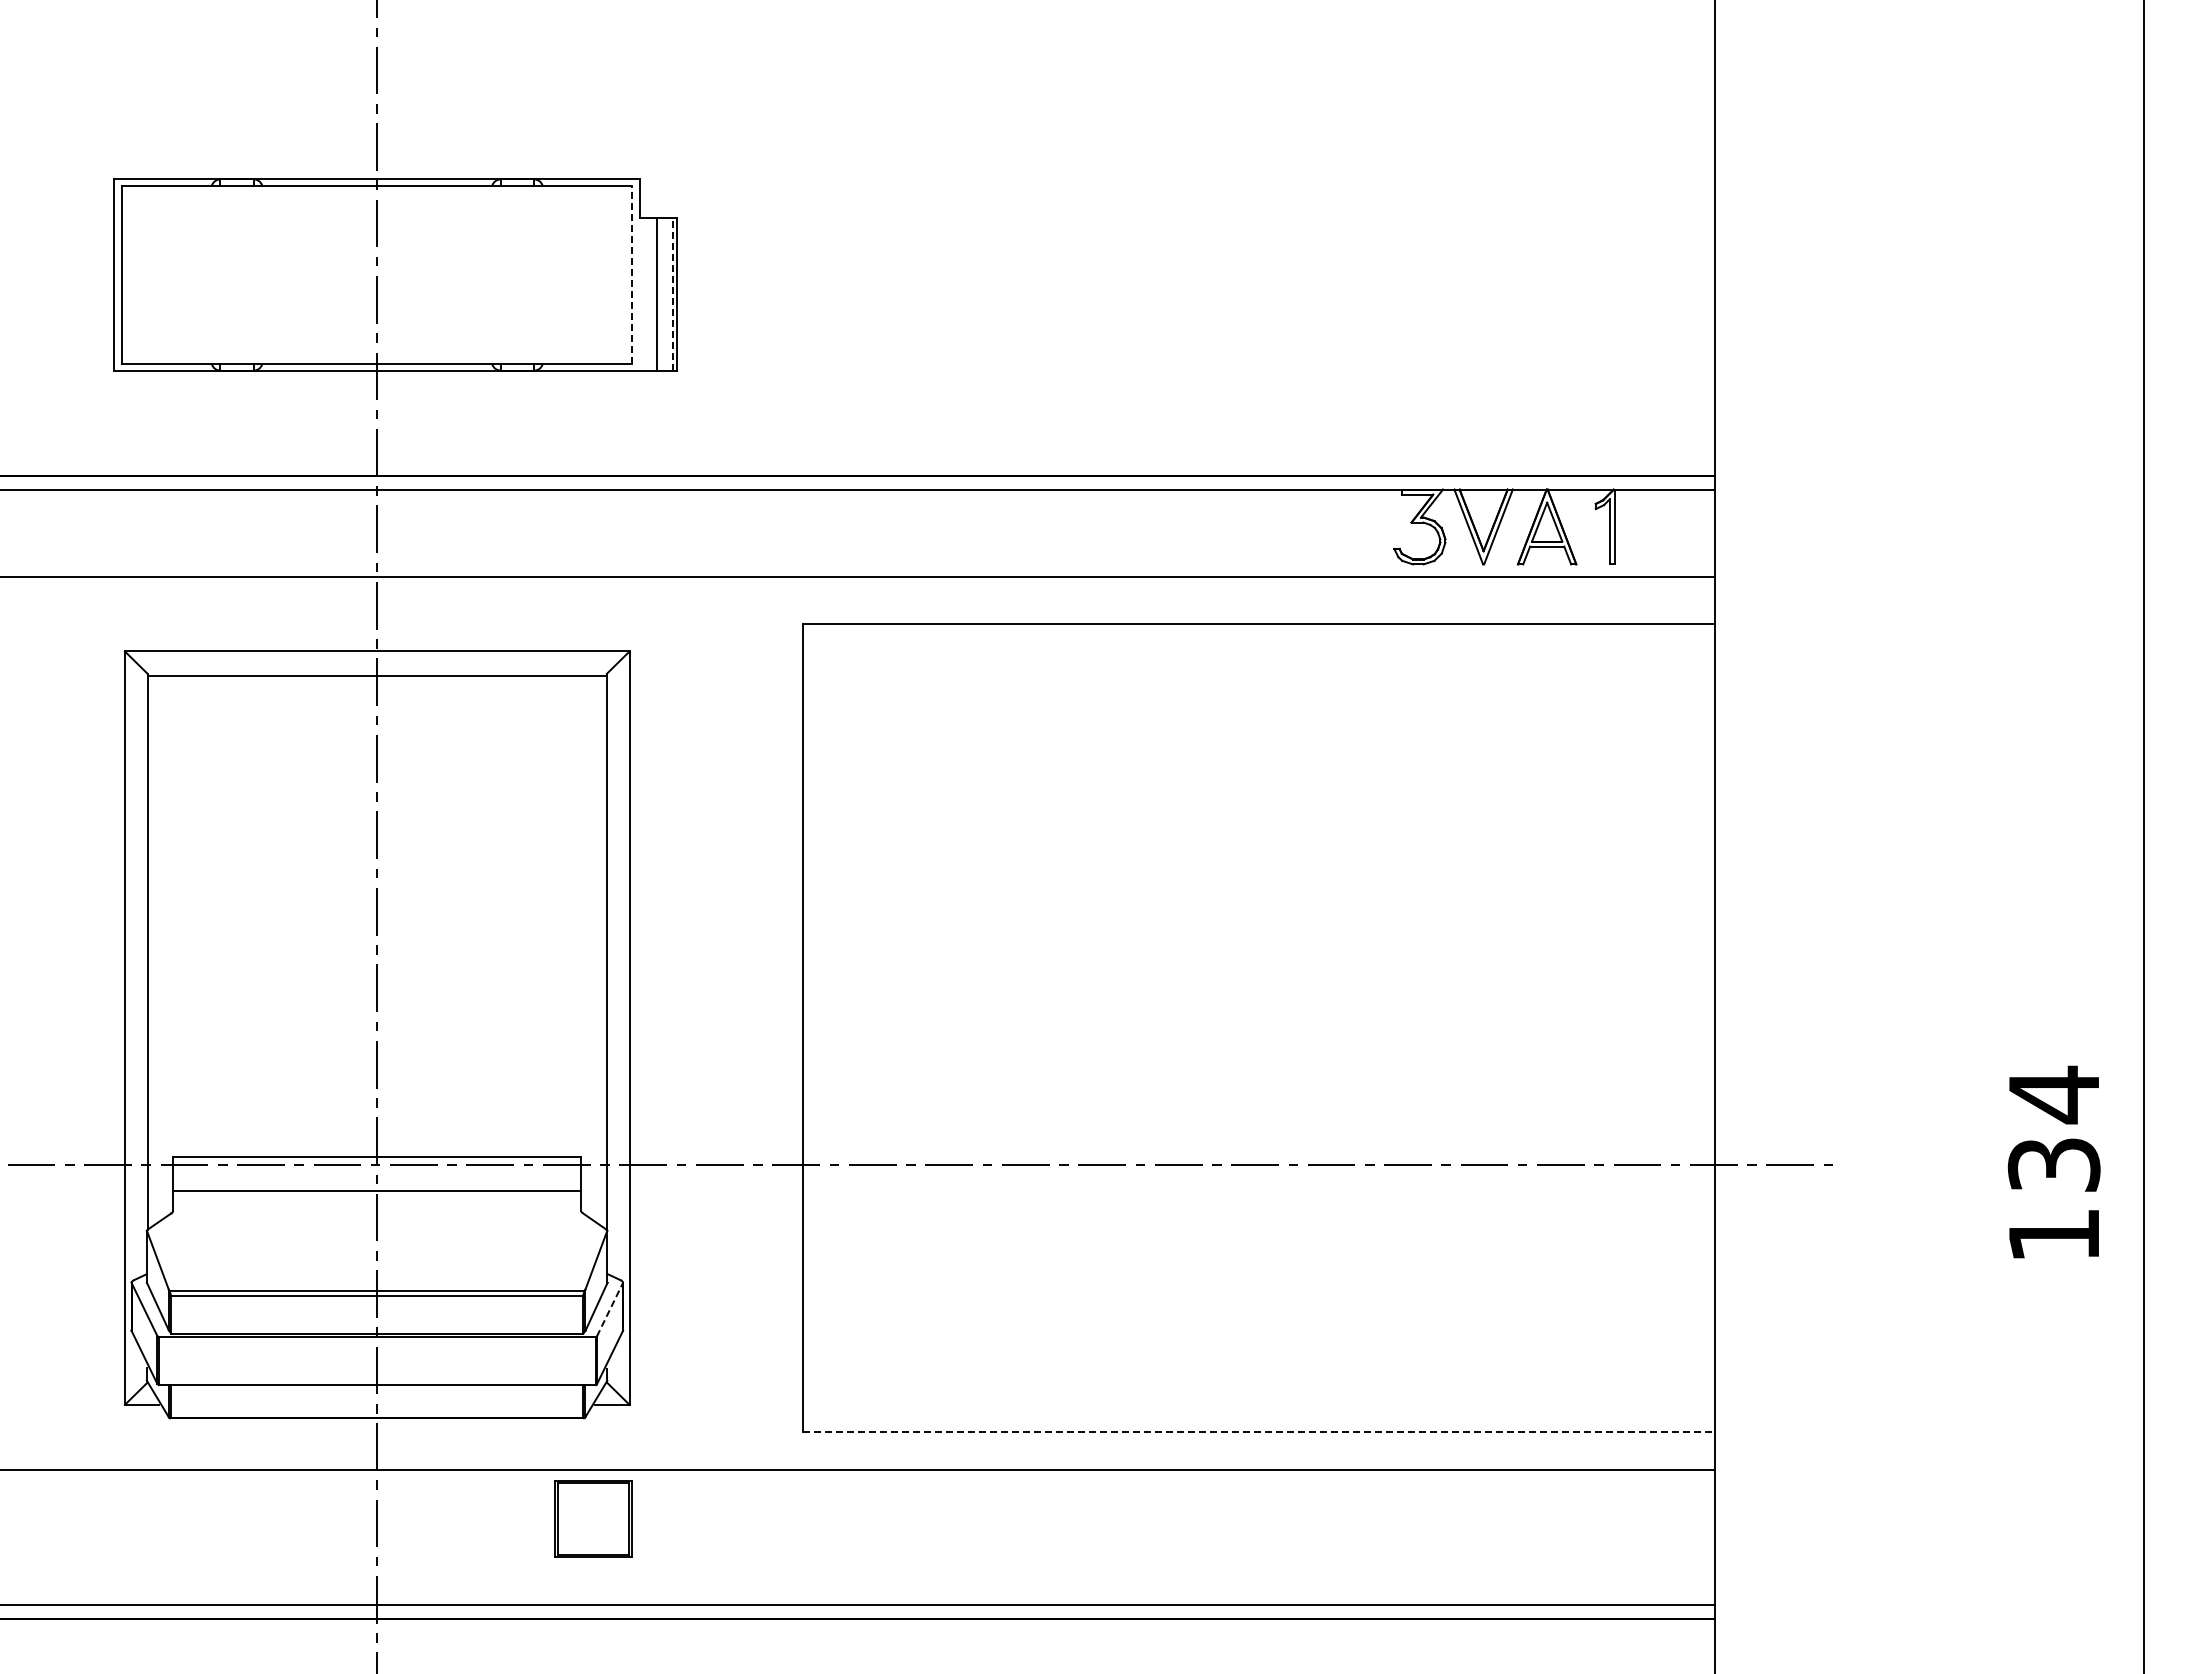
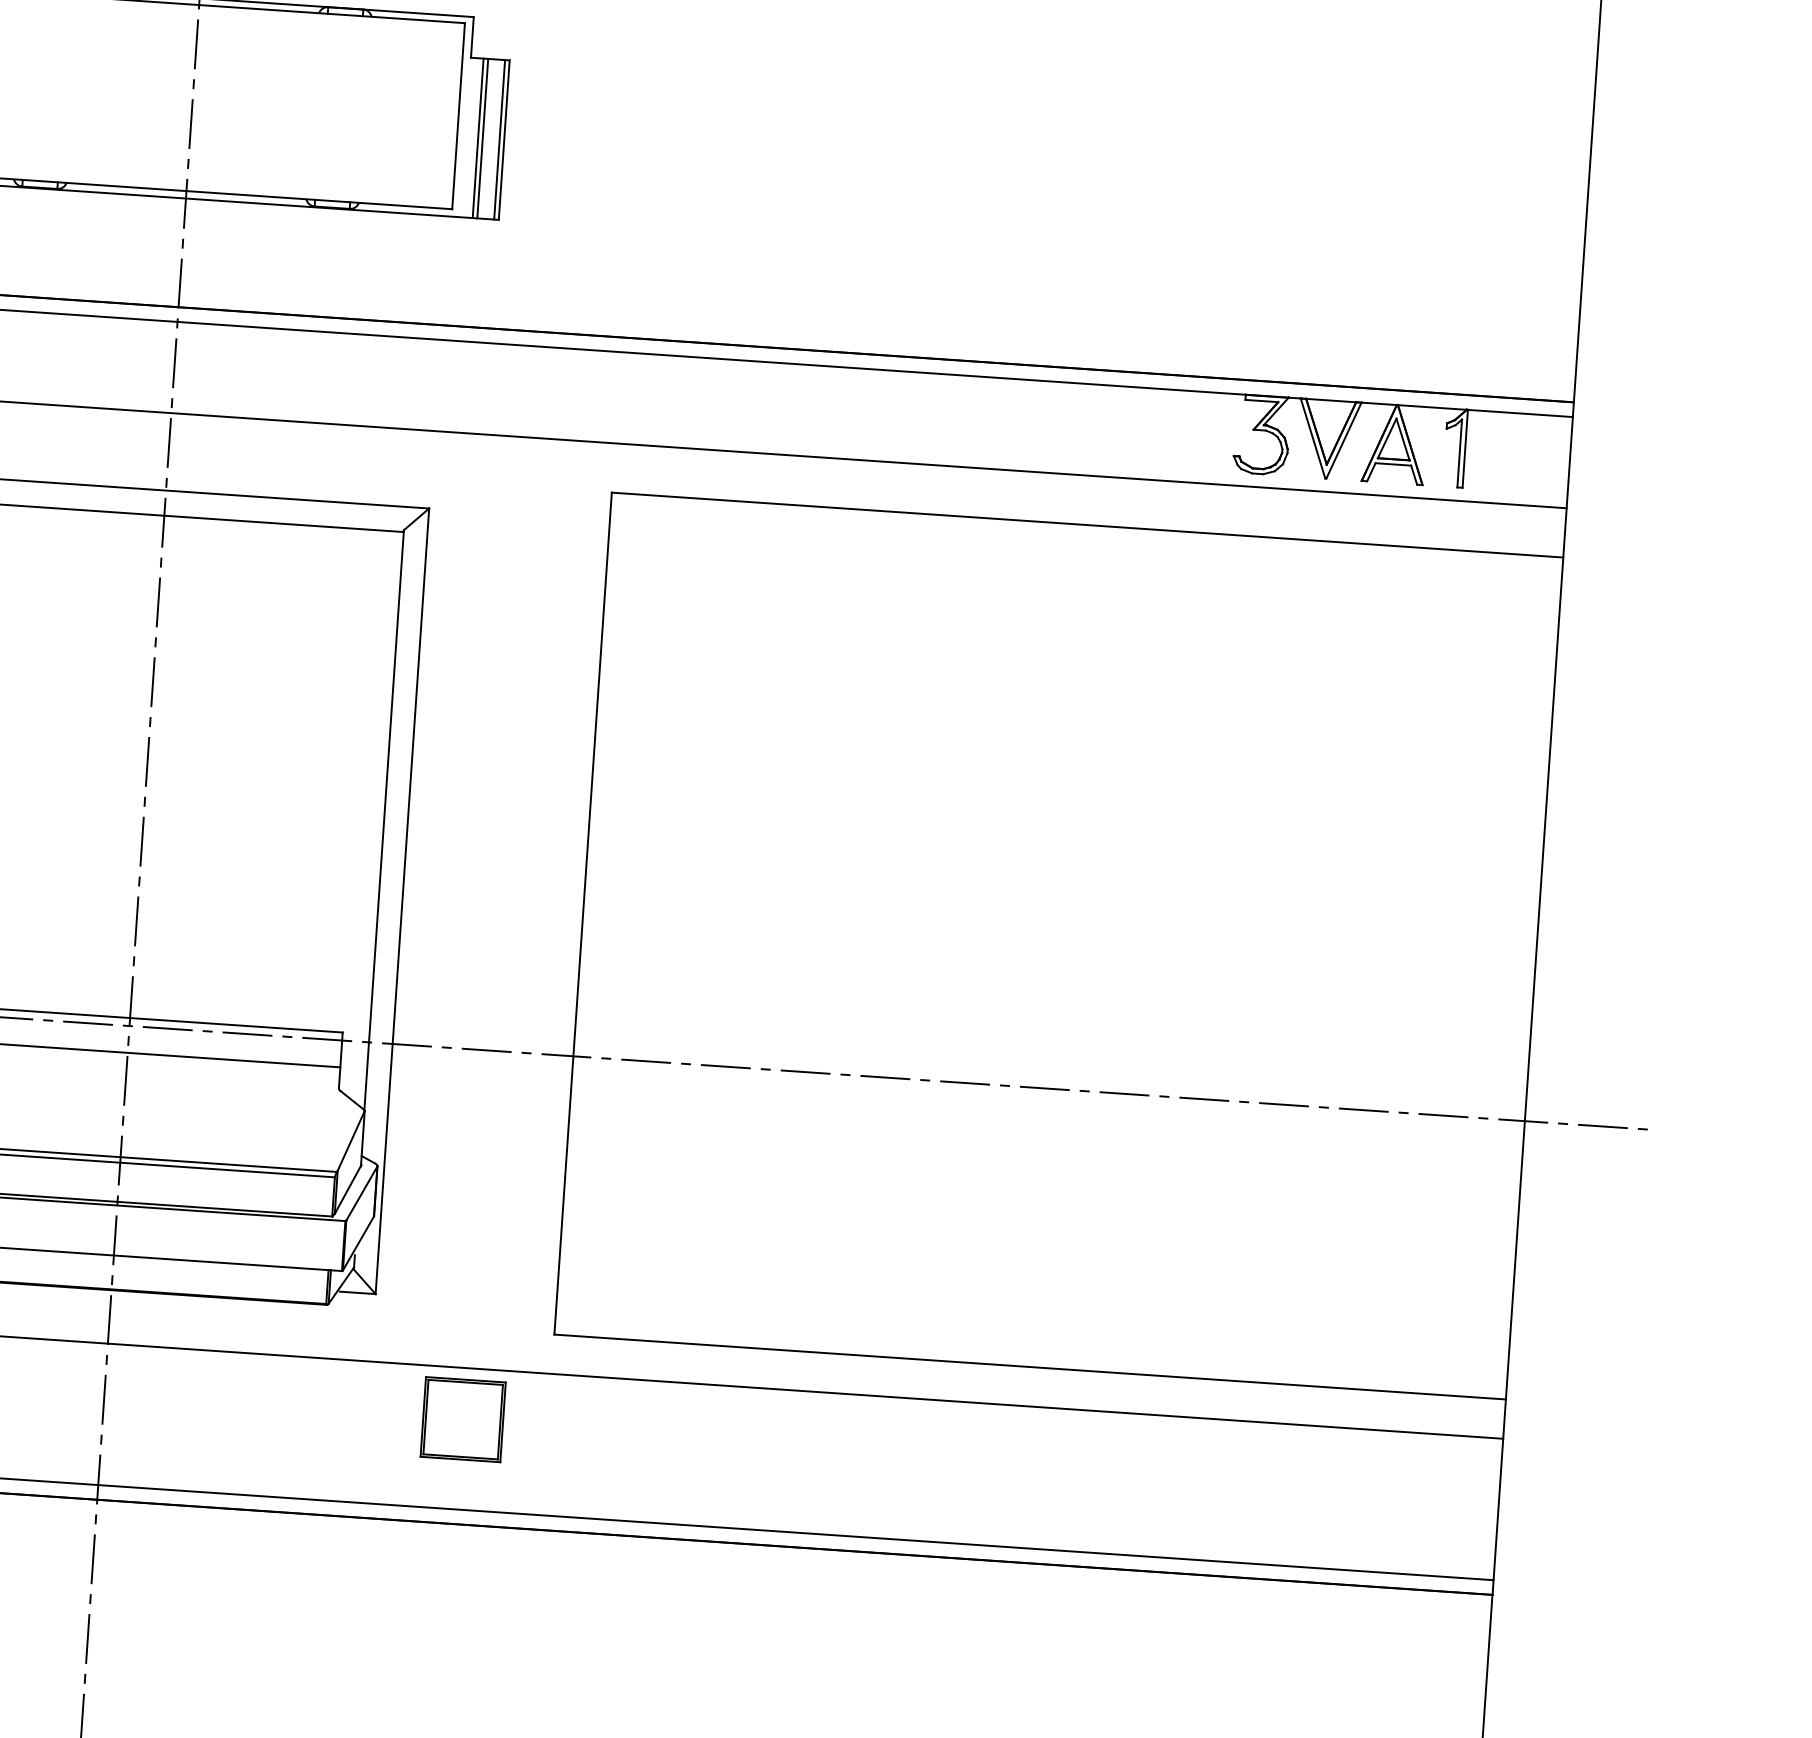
line: (632, 274) -> (458, 115), dashed -> solid
line: (652, 294) -> (478, 137), added
line: (672, 294) -> (499, 139), dashed -> solid
line: (609, 1309) -> (361, 1193), dashed -> solid
line: (1259, 1431) -> (1030, 1366), dashed -> solid
part: (593, 1518) -> (463, 1419), moved

